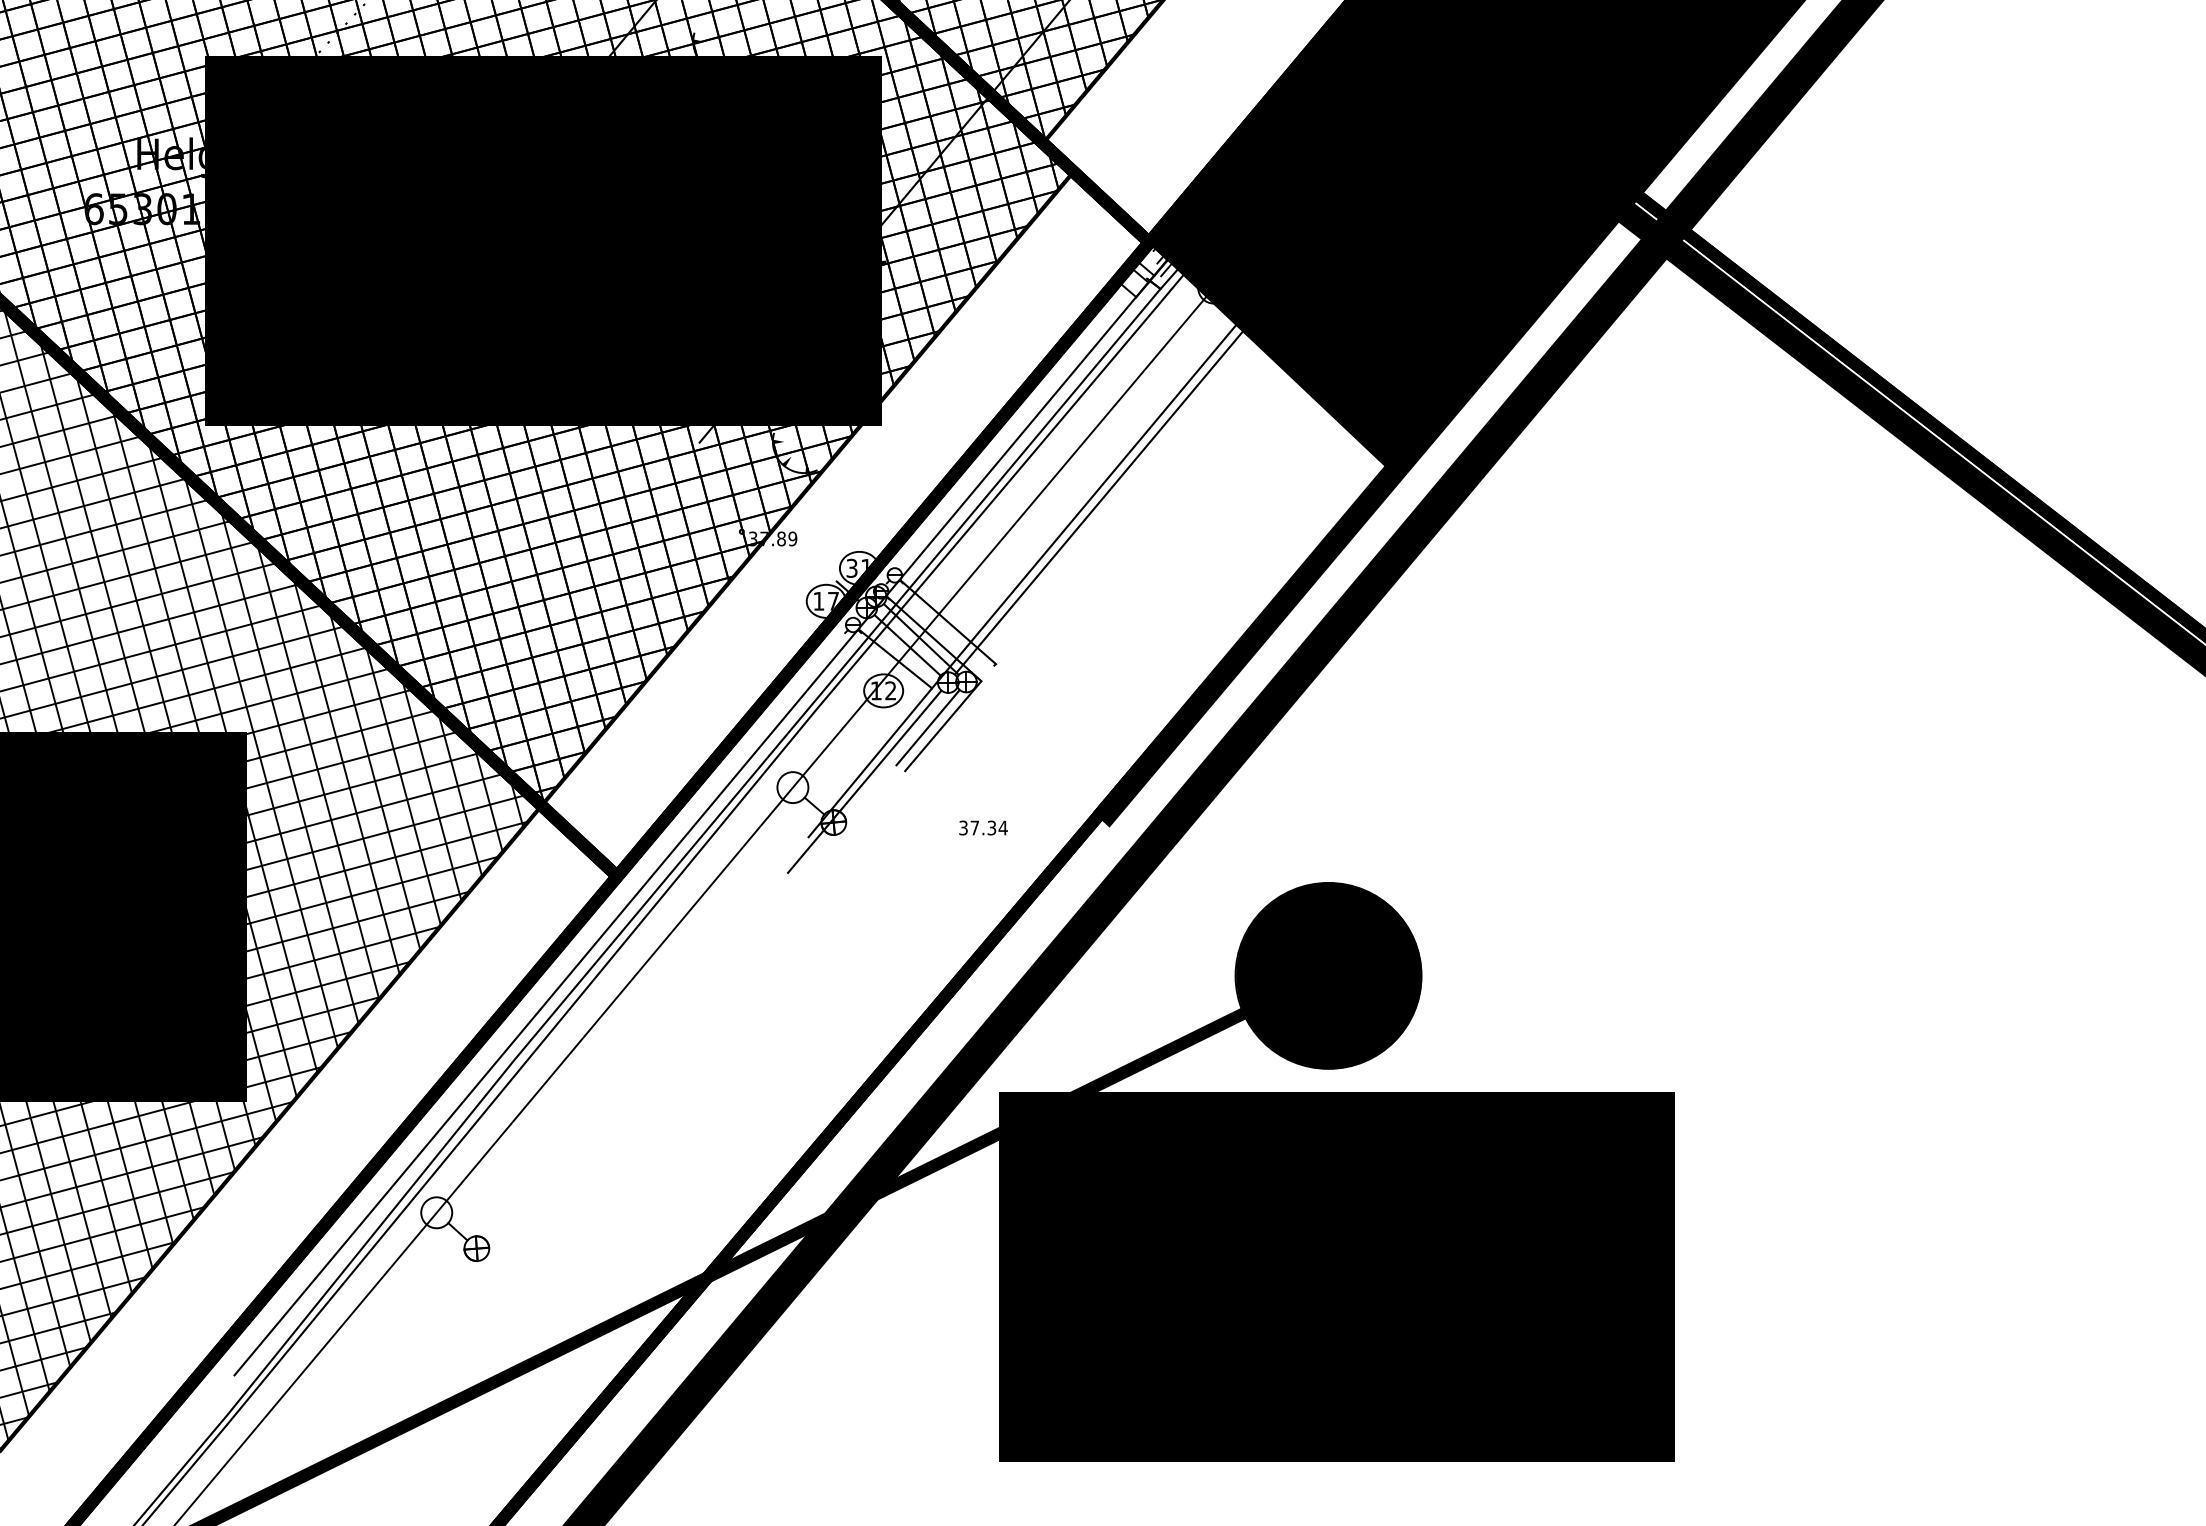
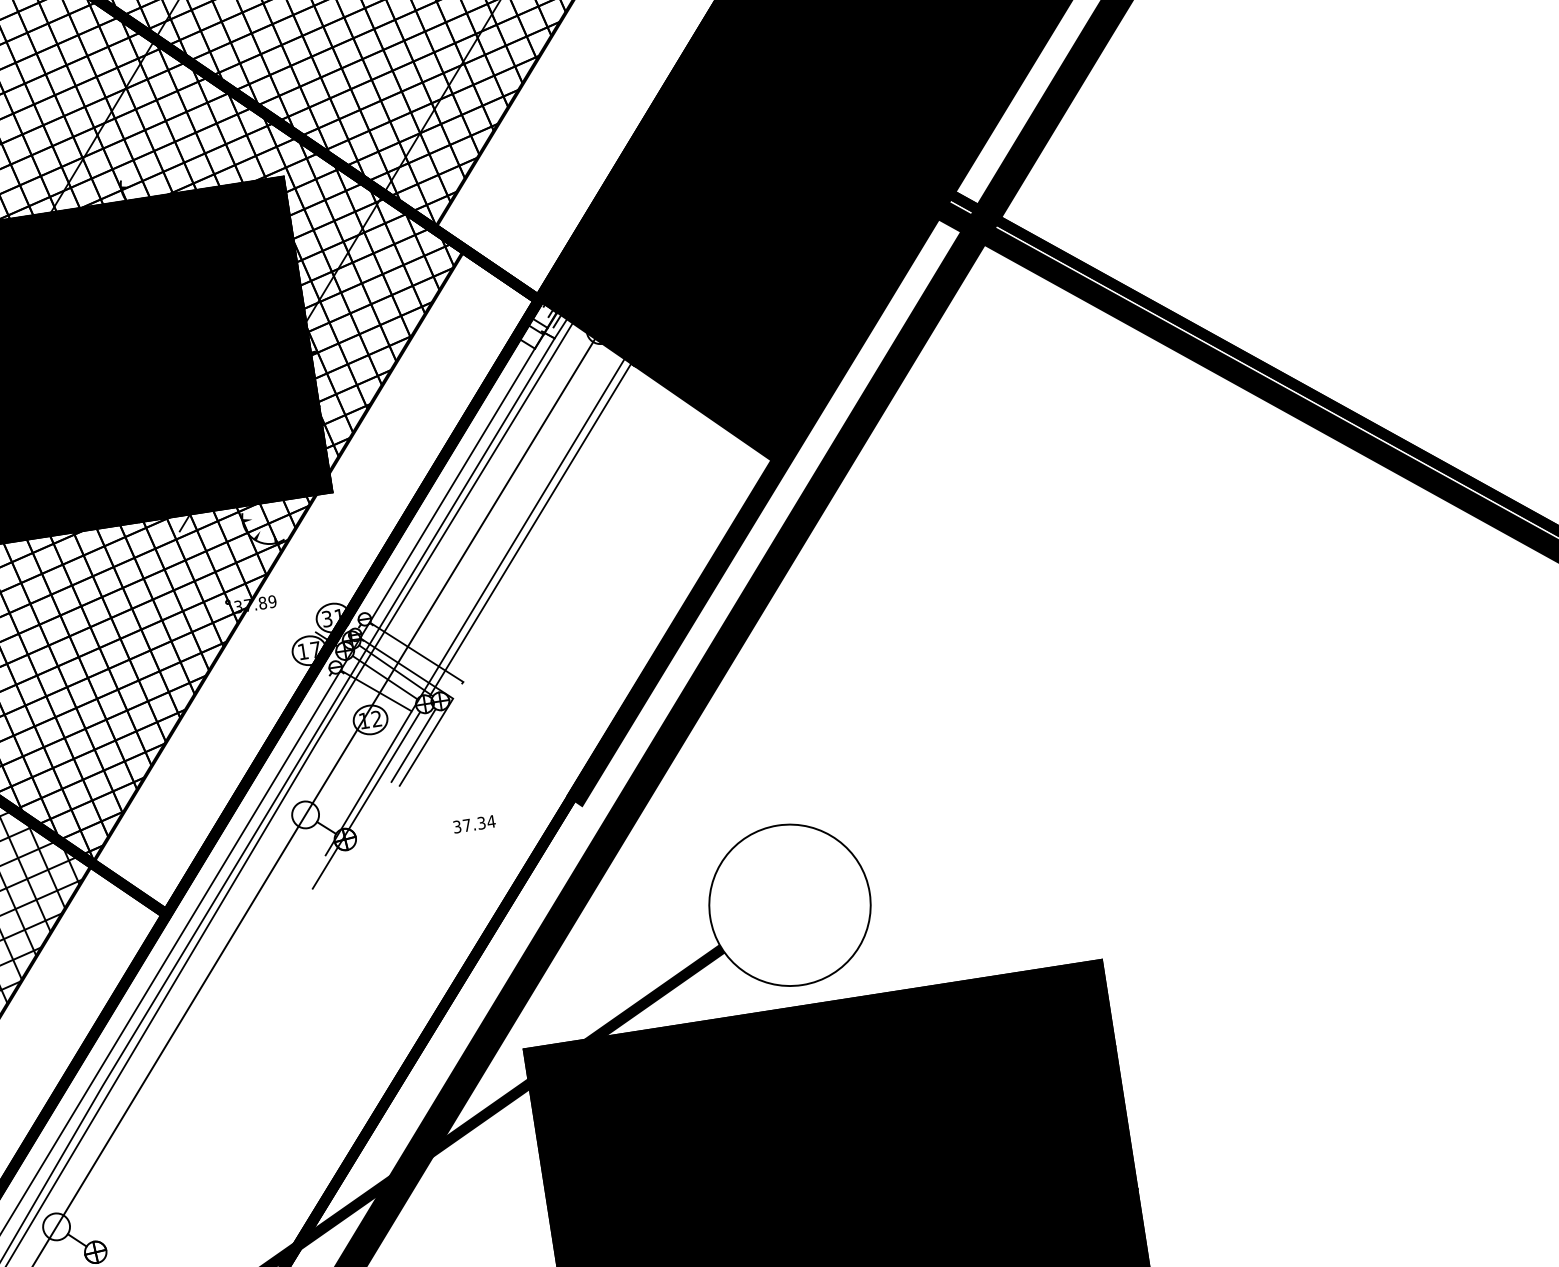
fill: (1329, 975) -> (790, 904), removed

